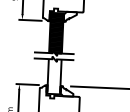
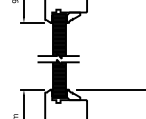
hatch: (54, 74) -> (59, 78), added

